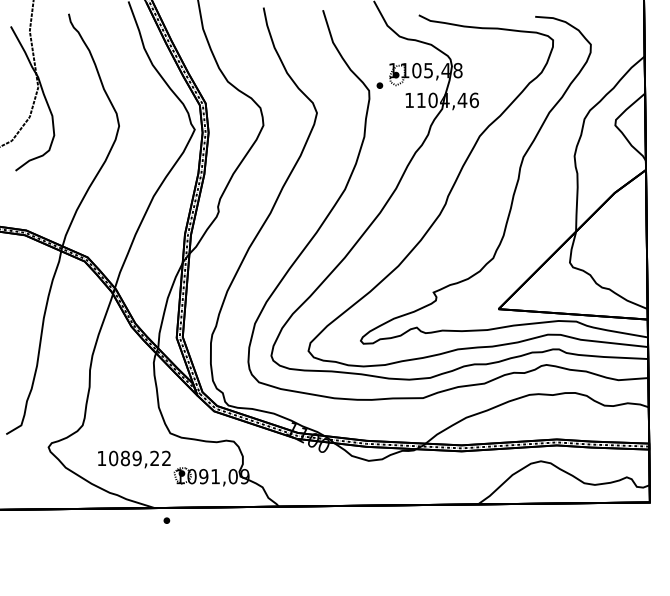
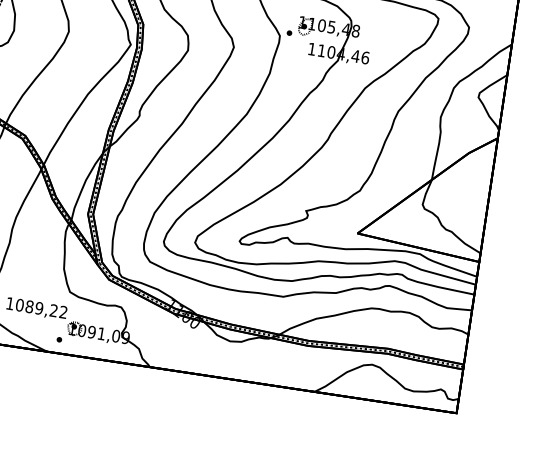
part: (166, 520) -> (59, 339), moved

